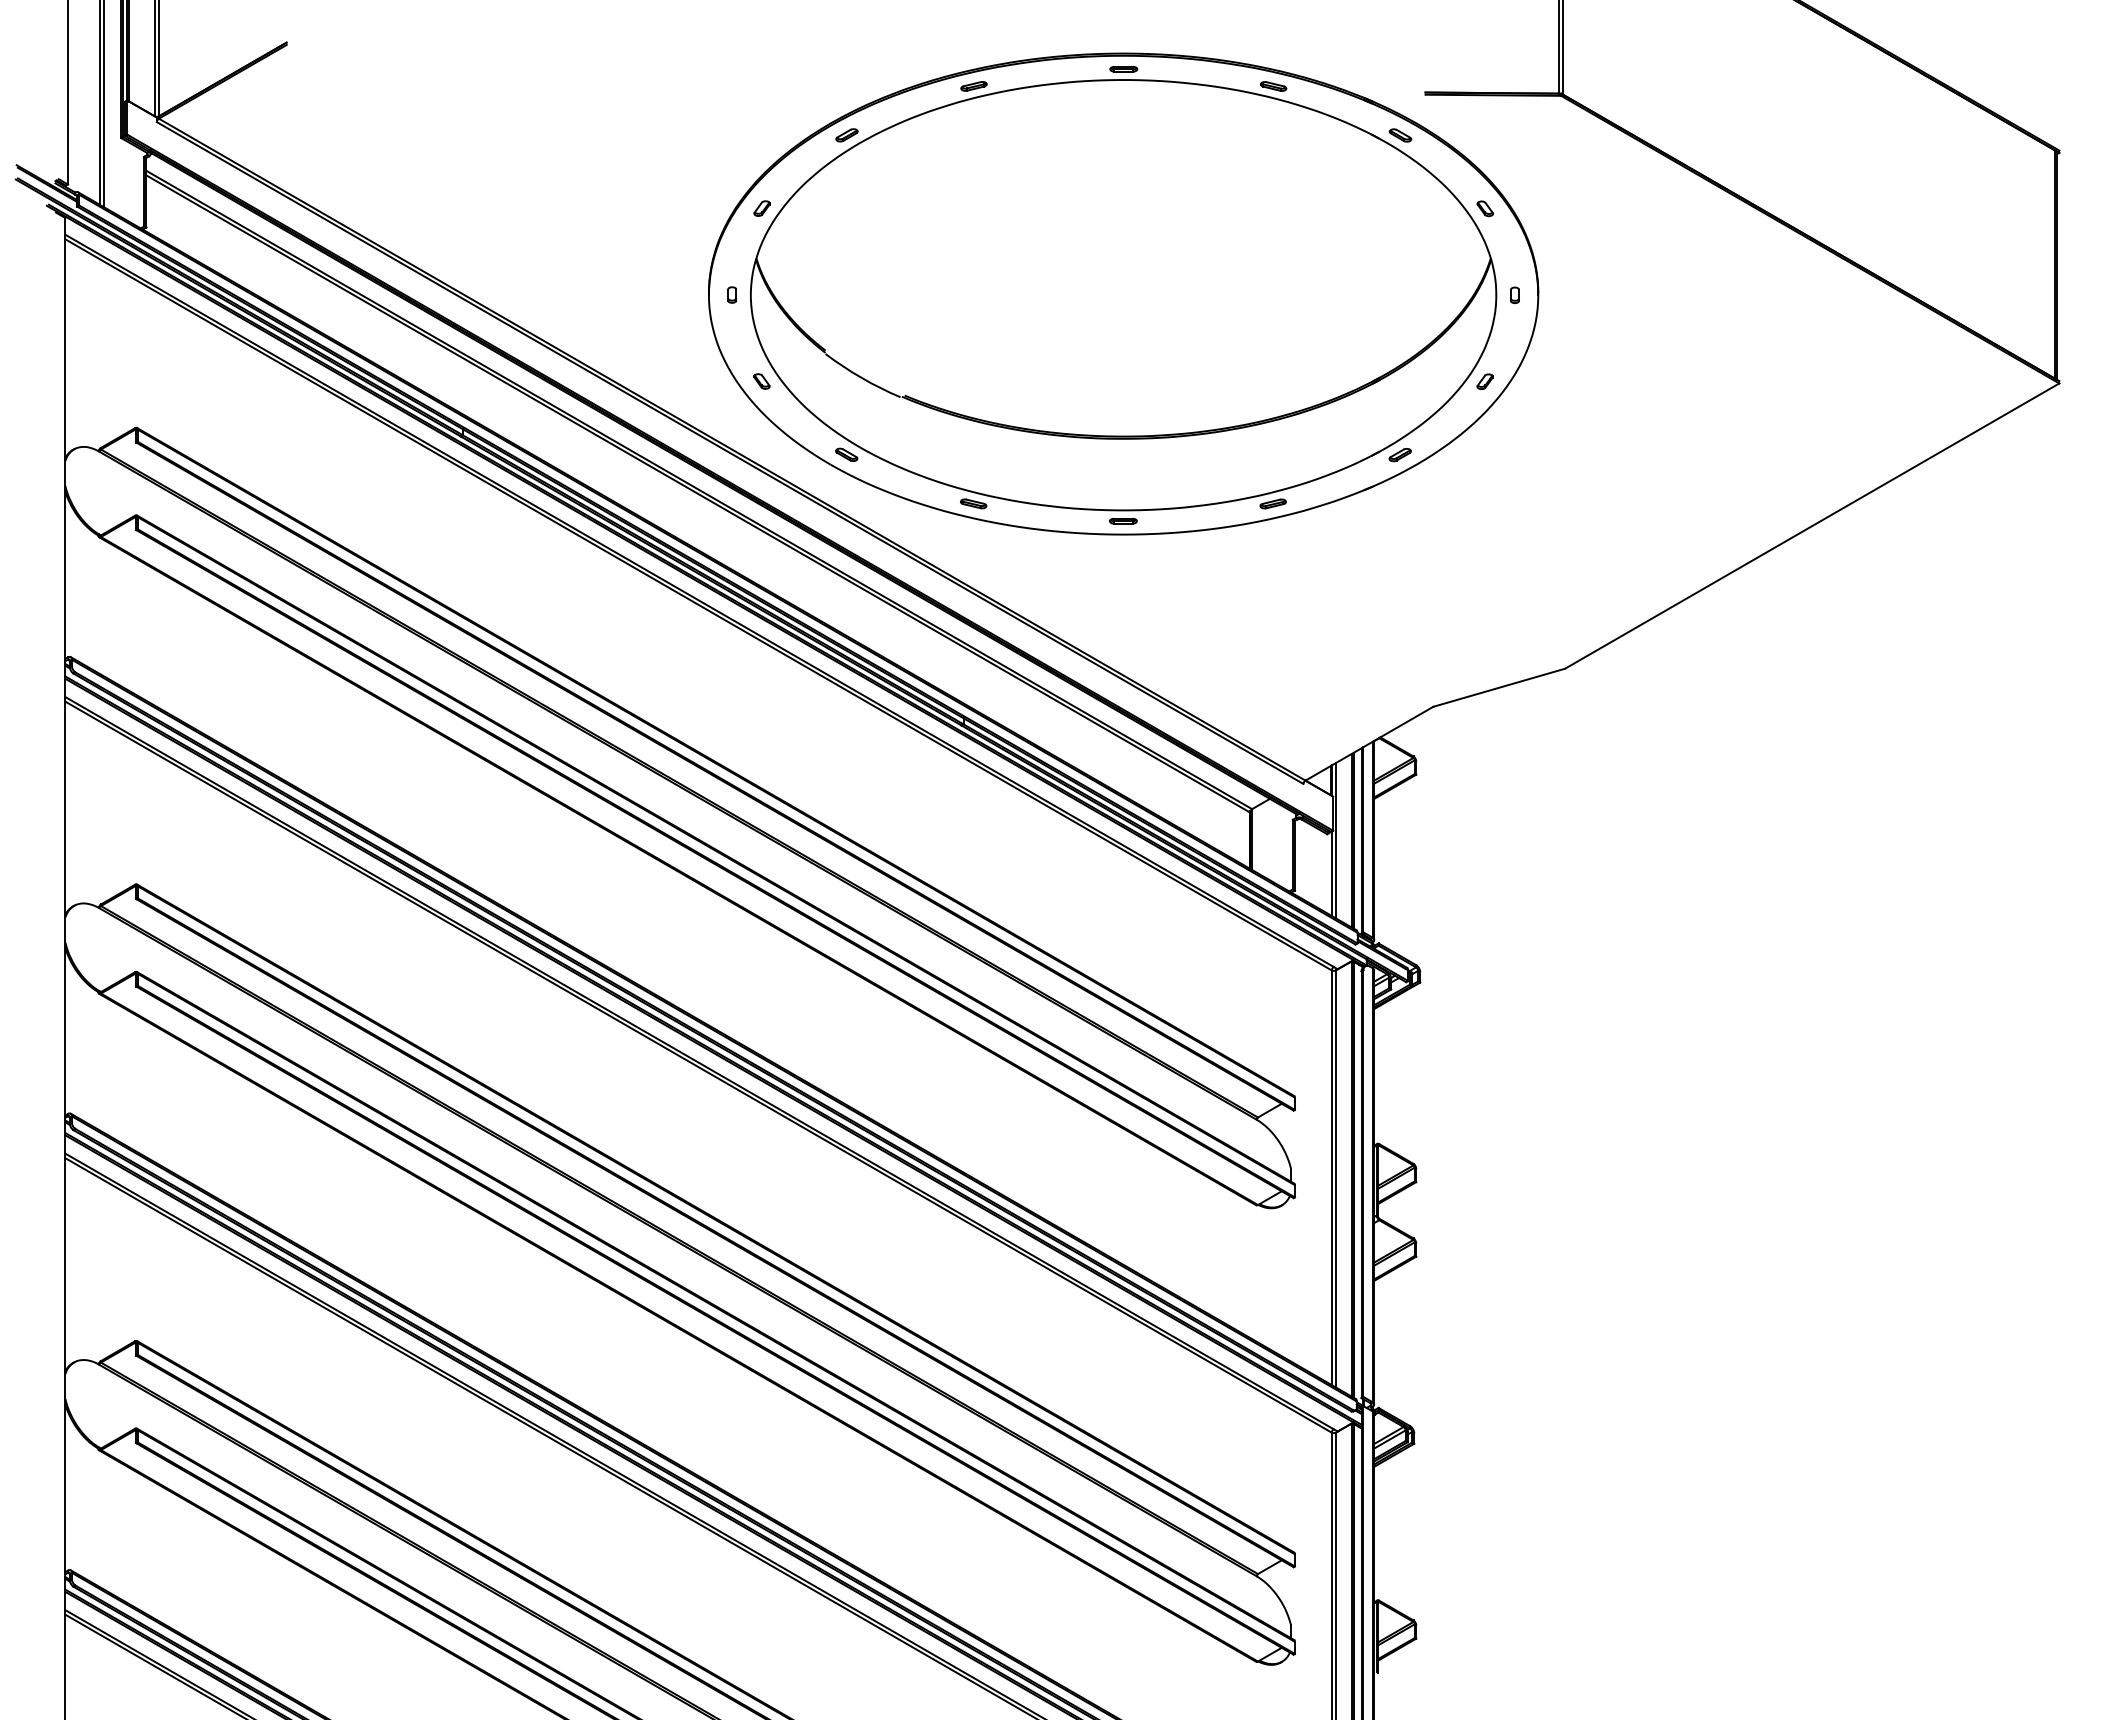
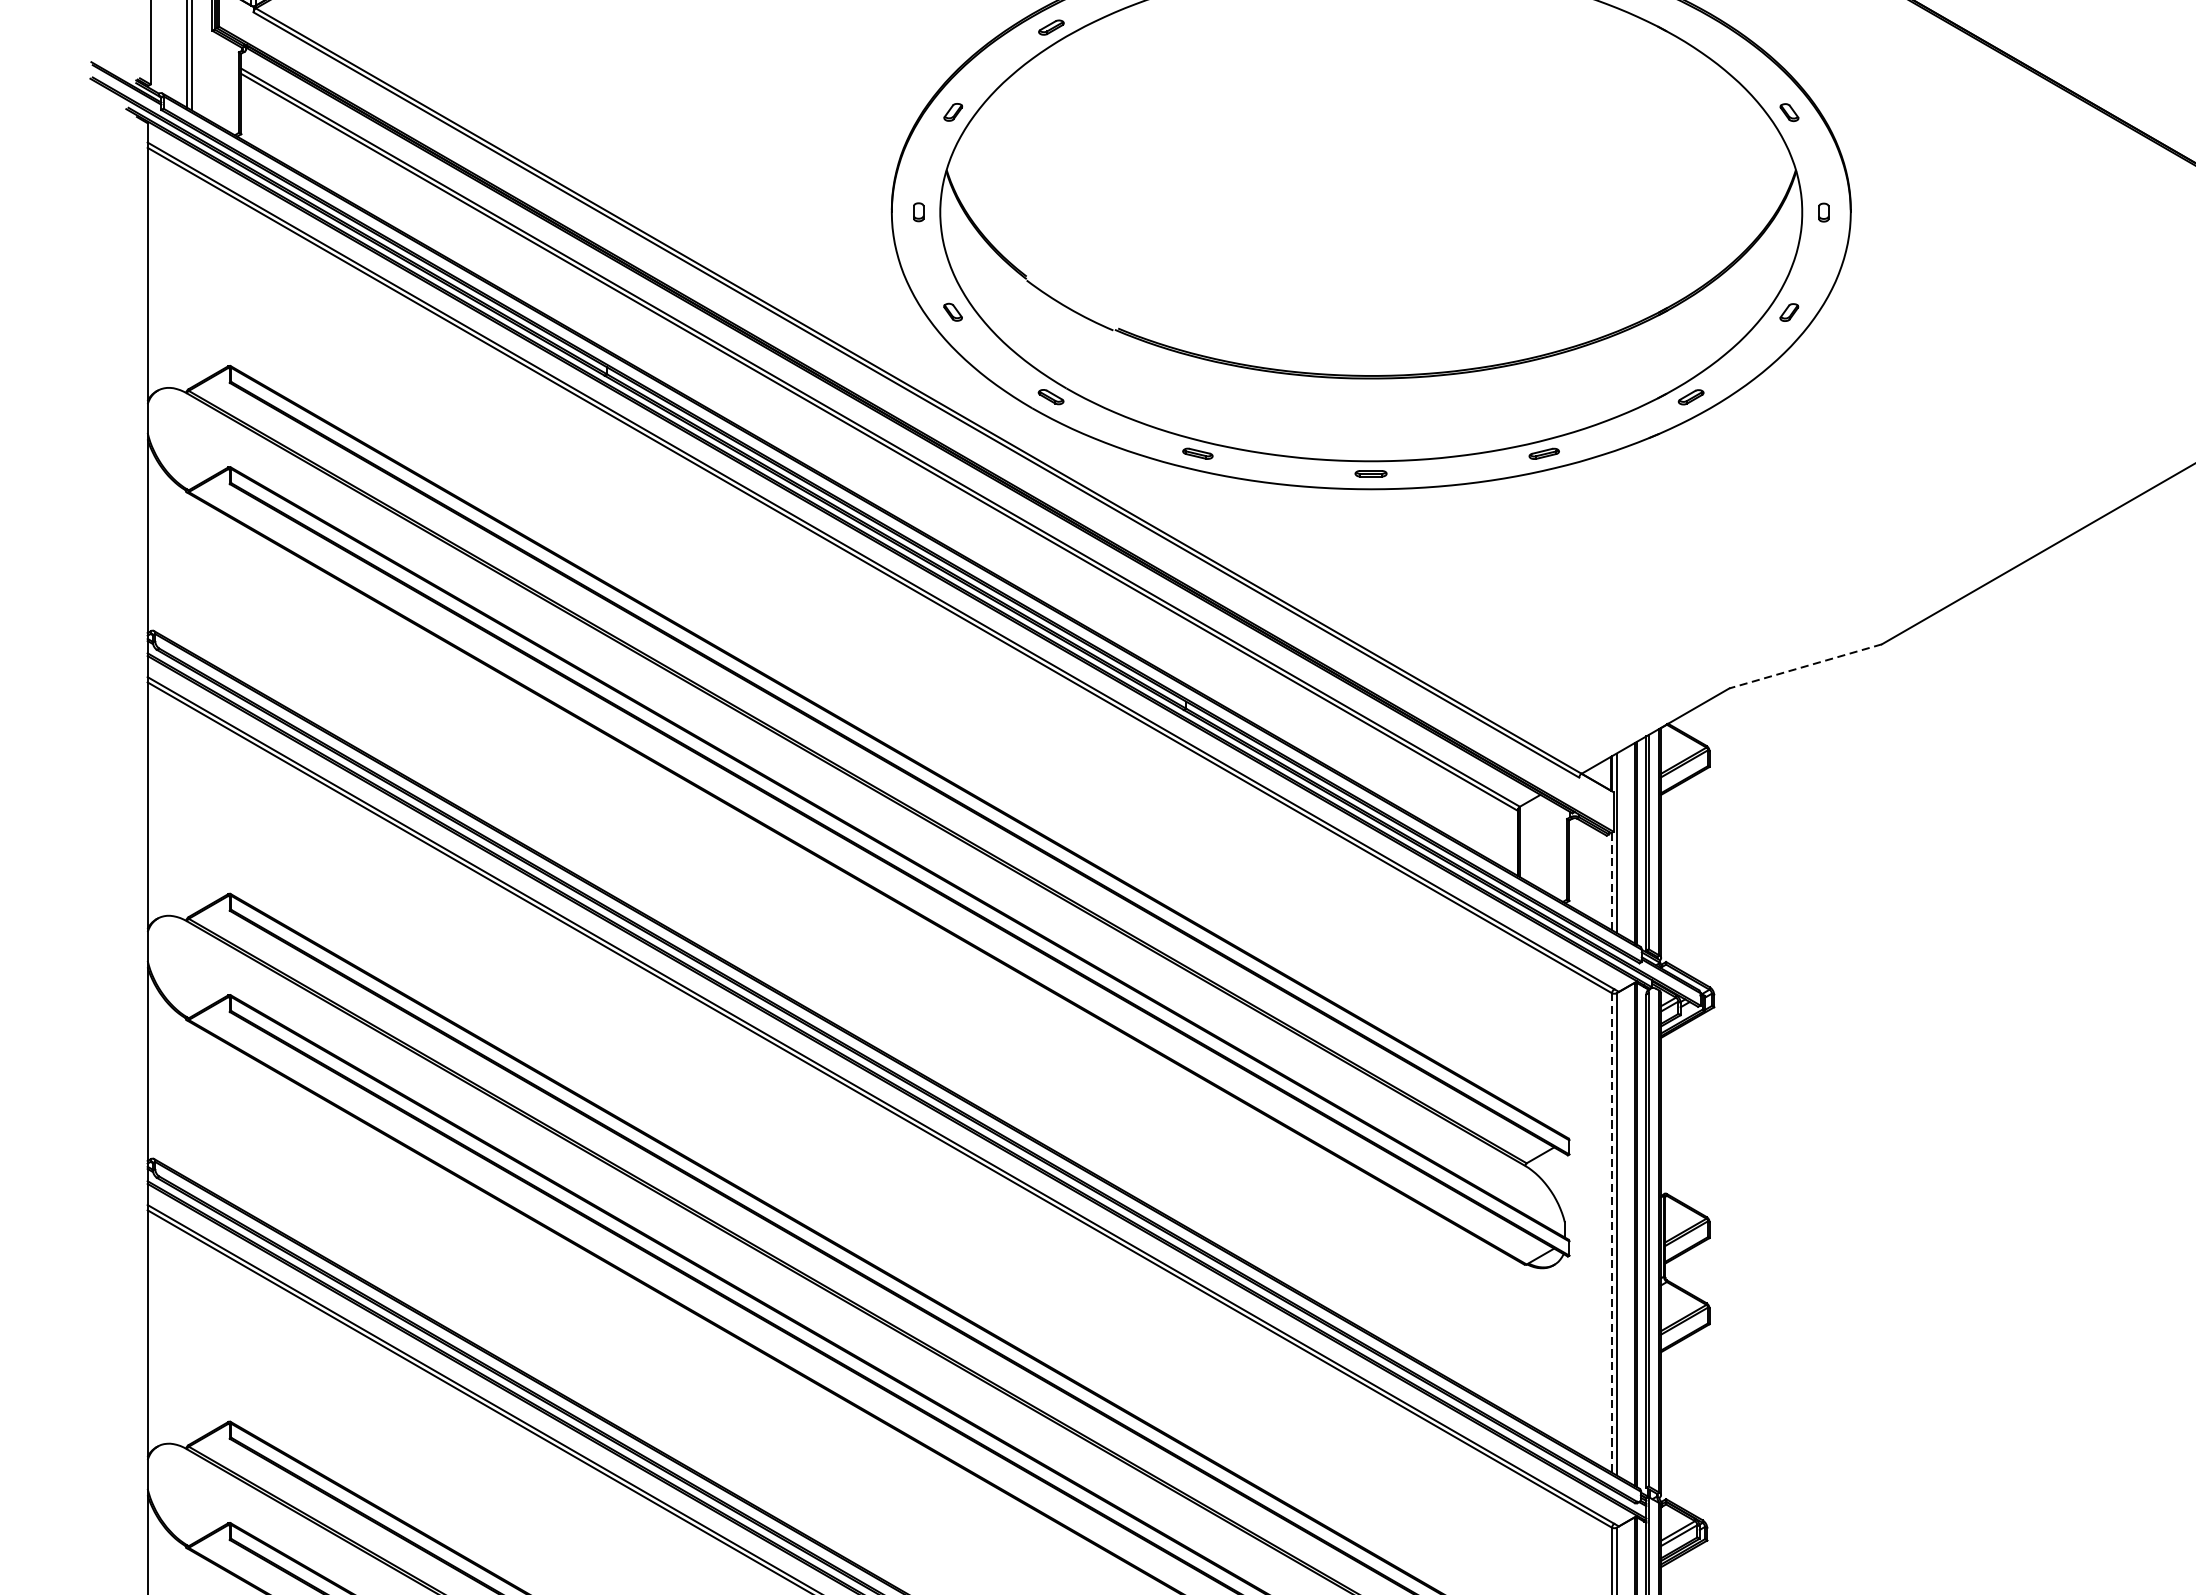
part: (1400, 135) -> (1691, 27), removed
line: (1499, 687) -> (1805, 666), solid -> dashed
line: (1331, 874) -> (1611, 882), solid -> dashed
line: (1331, 1178) -> (1611, 1233), solid -> dashed

